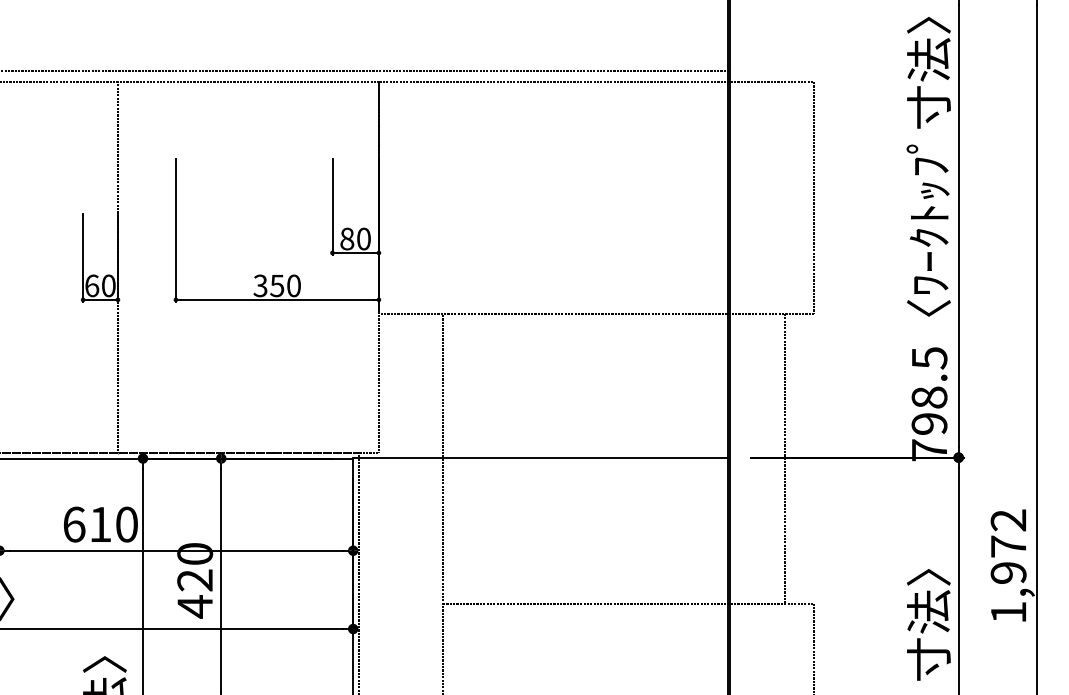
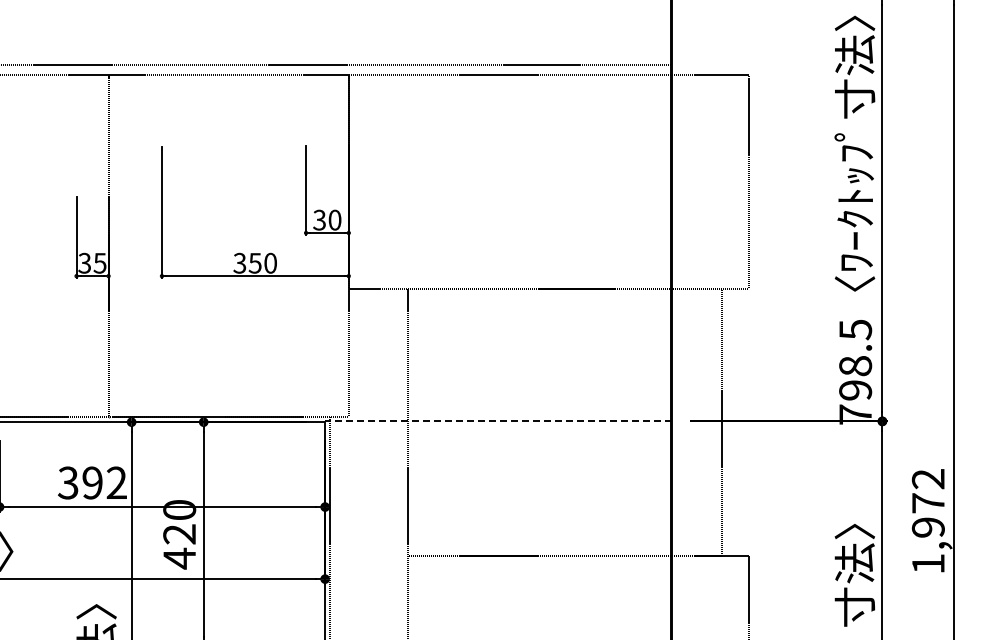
text: (347, 238) -> (319, 219), 80 -> 30
text: (100, 285) -> (92, 262), 60 -> 35
line: (539, 457) -> (496, 421), solid -> dashed
text: (99, 524) -> (91, 482), 610 -> 392

